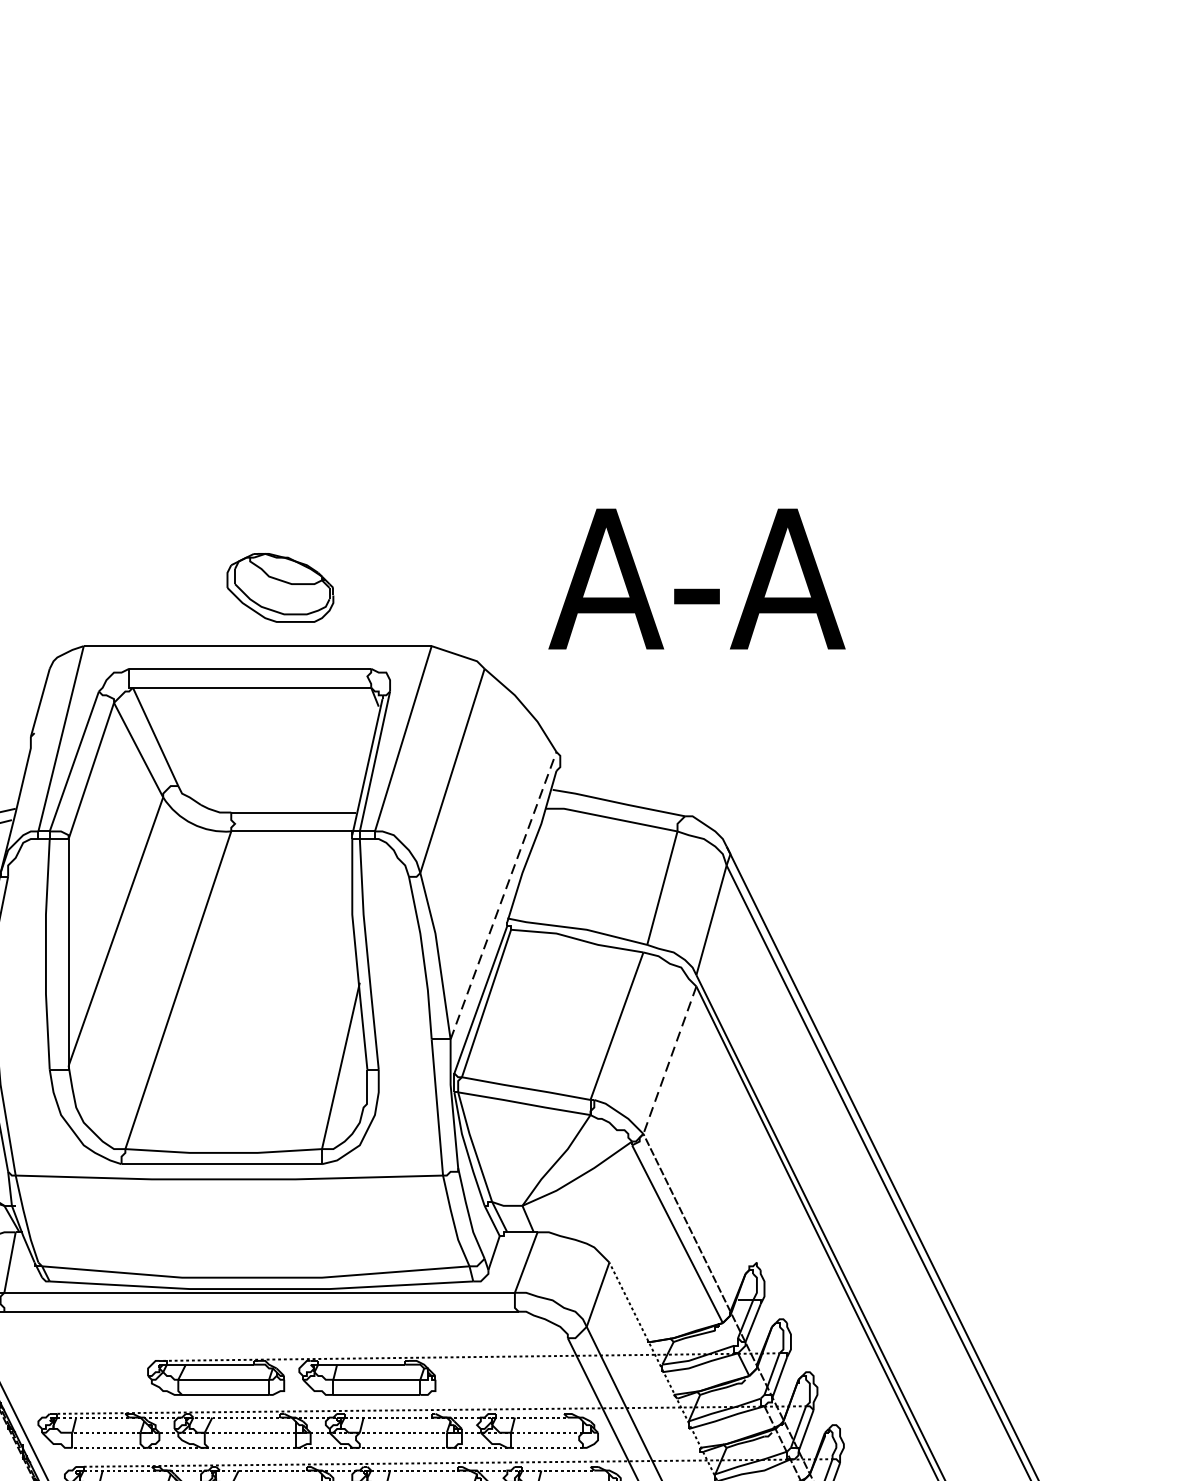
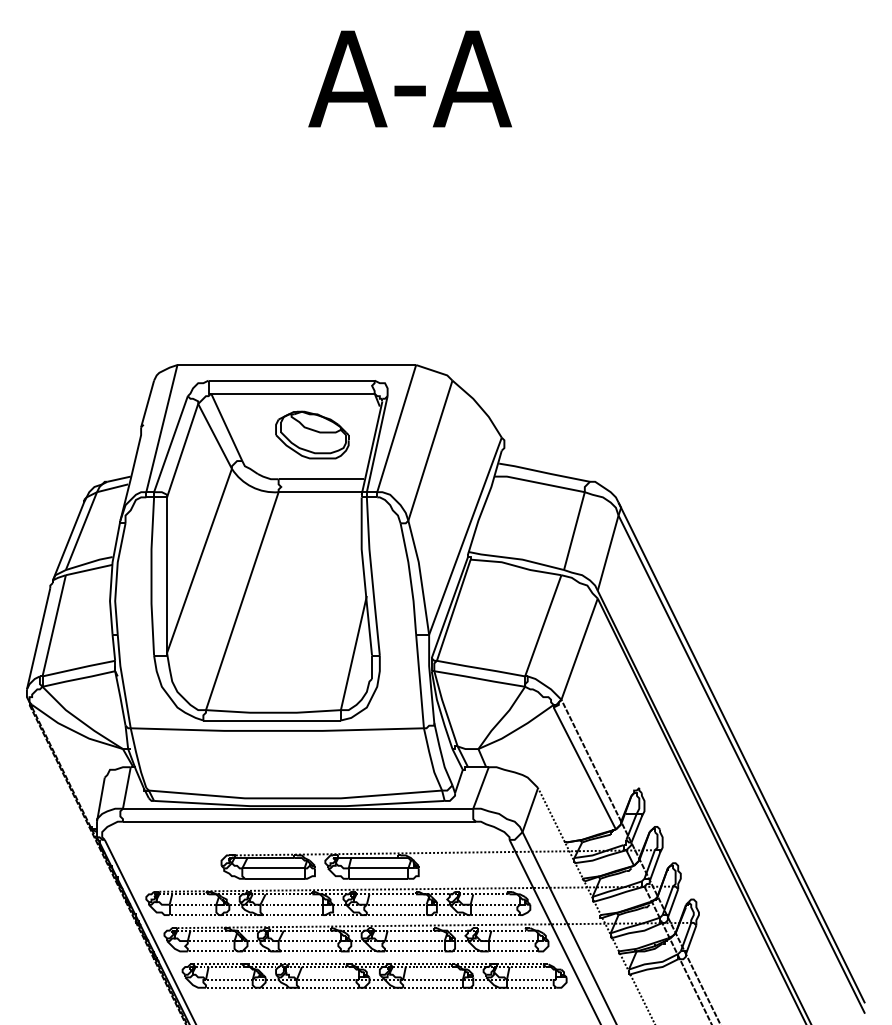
text: (695, 578) -> (409, 78), moved
part: (280, 587) -> (312, 434), moved
line: (503, 894) -> (465, 535), dashed -> solid
line: (669, 1060) -> (579, 649), dashed -> solid

